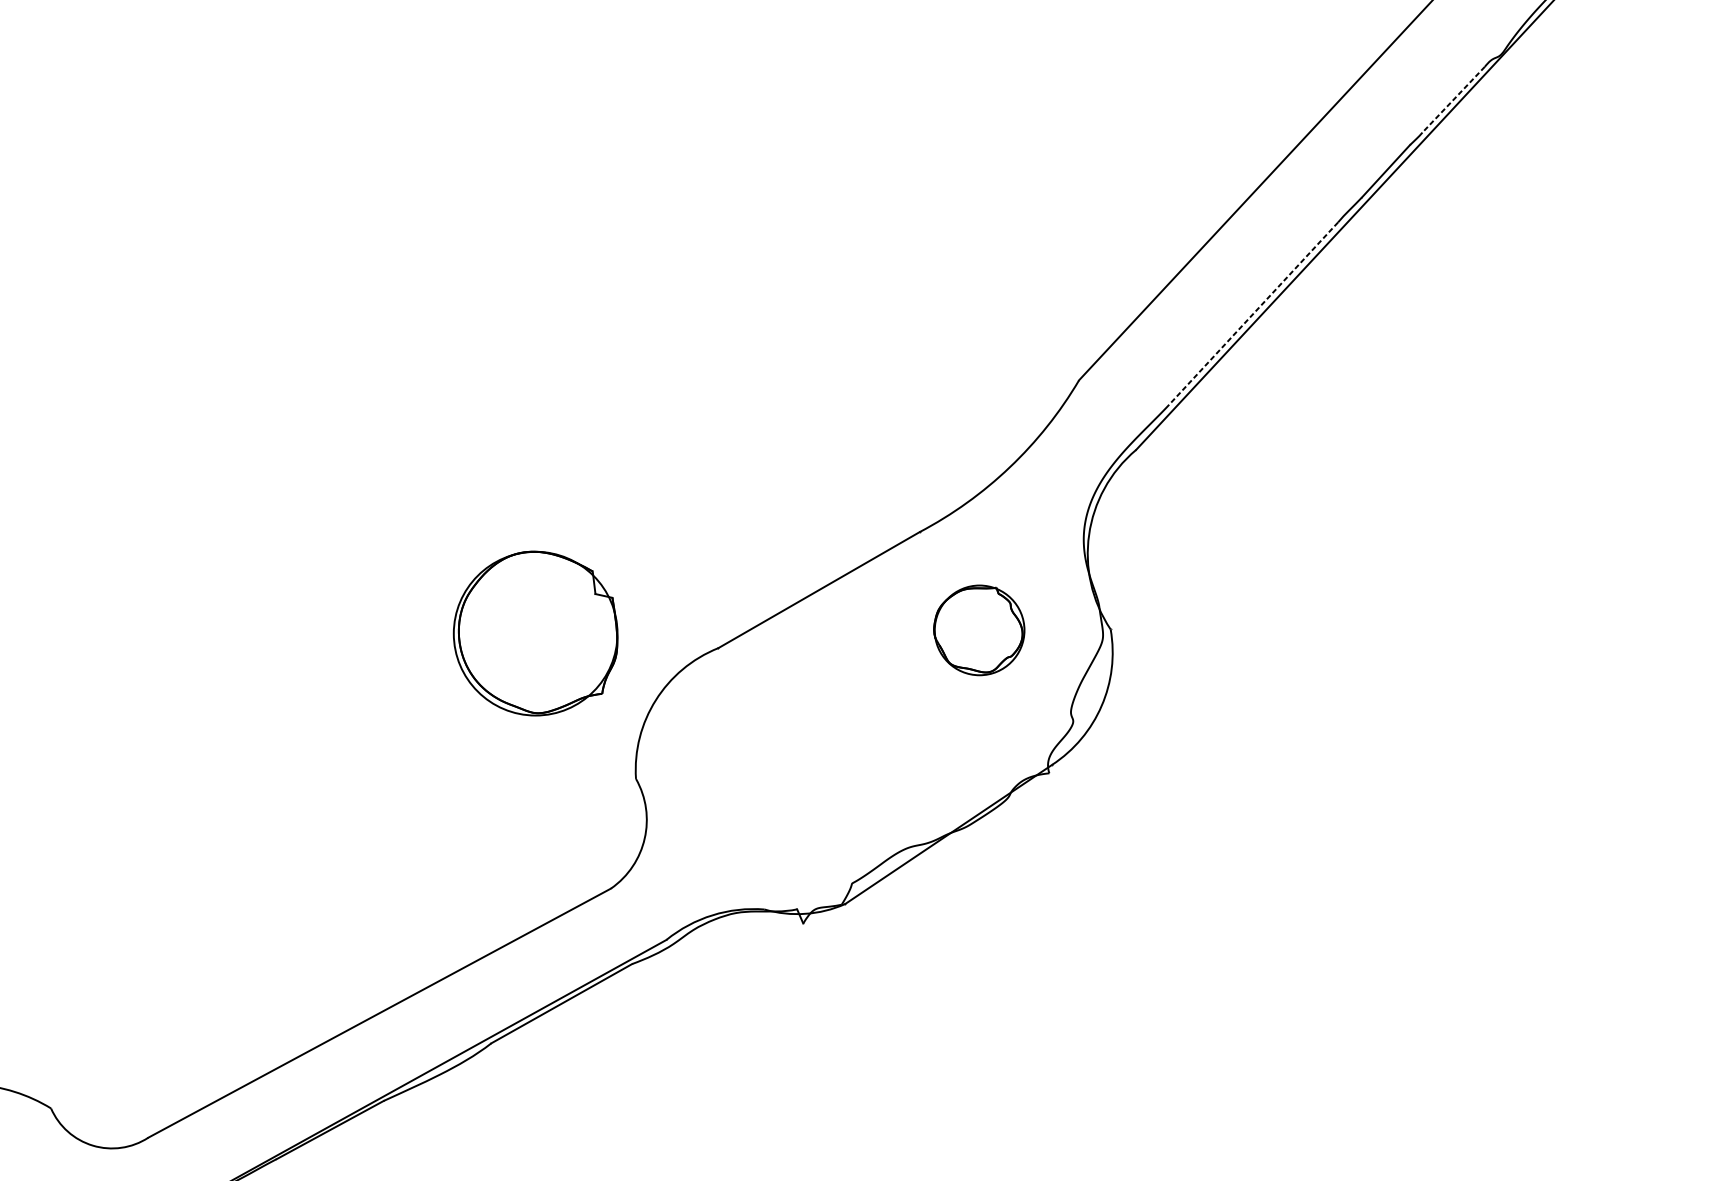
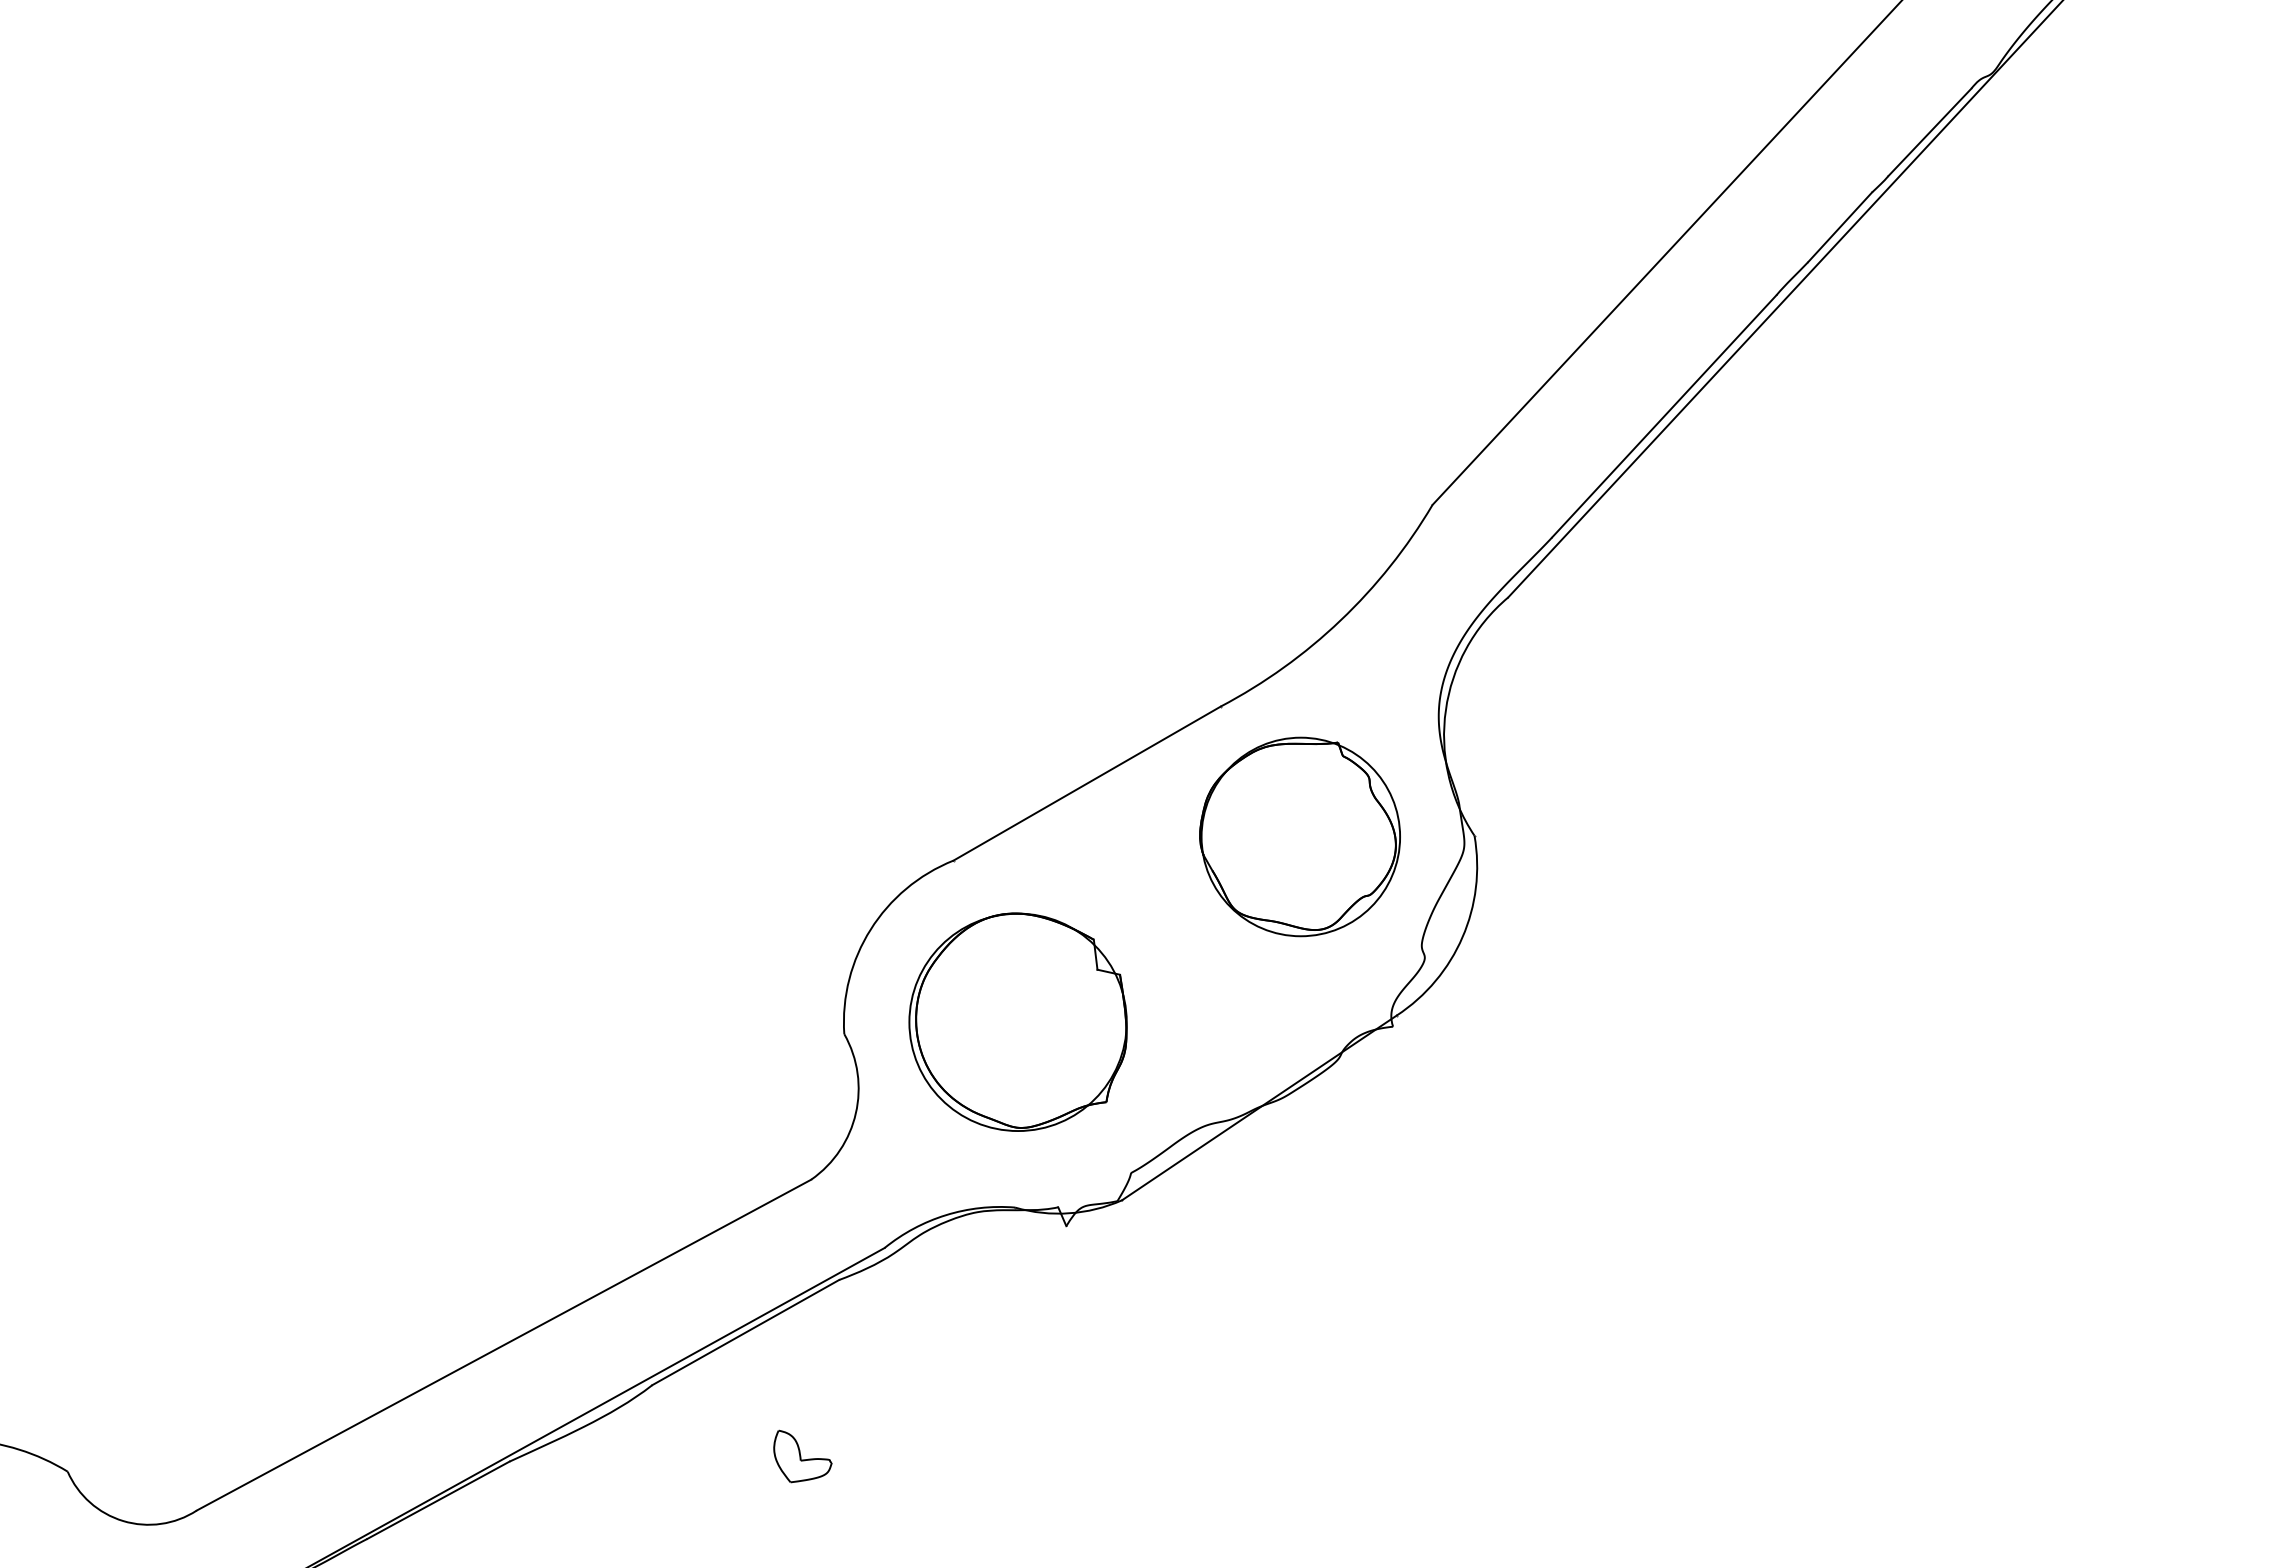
line: (1453, 99) -> (1929, 132), dashed -> solid
line: (1253, 313) -> (1664, 416), dashed -> solid
part: (978, 630) -> (1299, 836), size x1.67
part: (535, 633) -> (1017, 1021), moved
part: (604, 1097) -> (802, 1456), added

